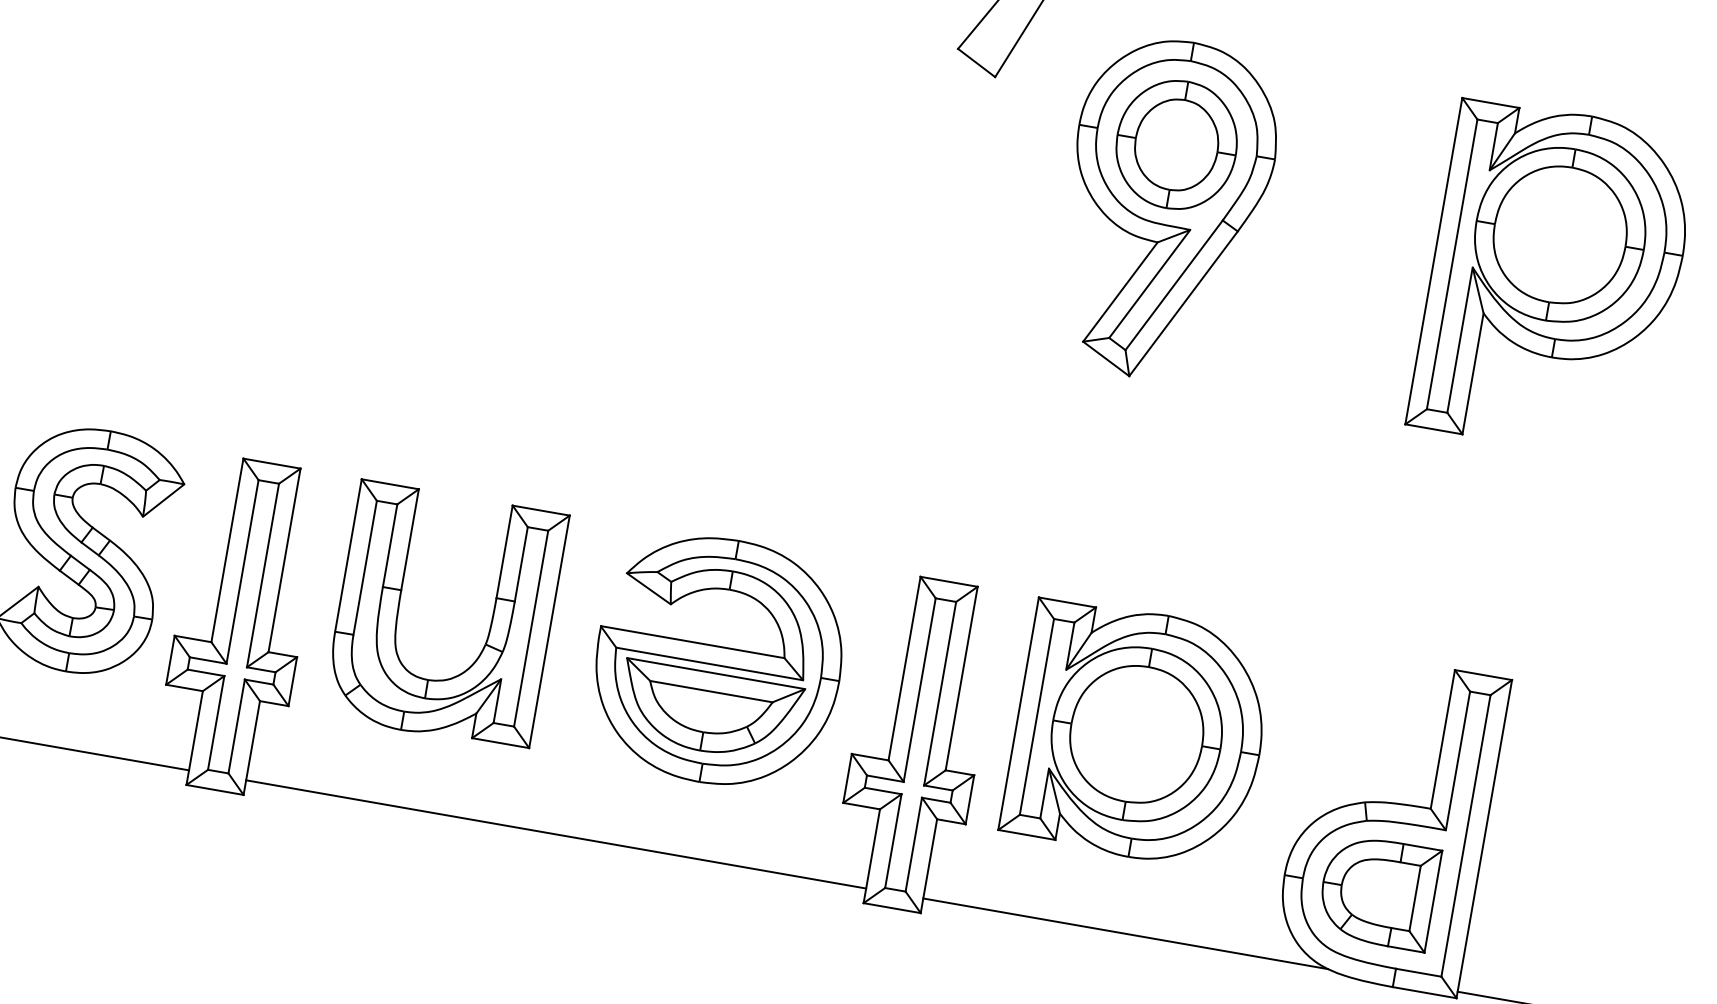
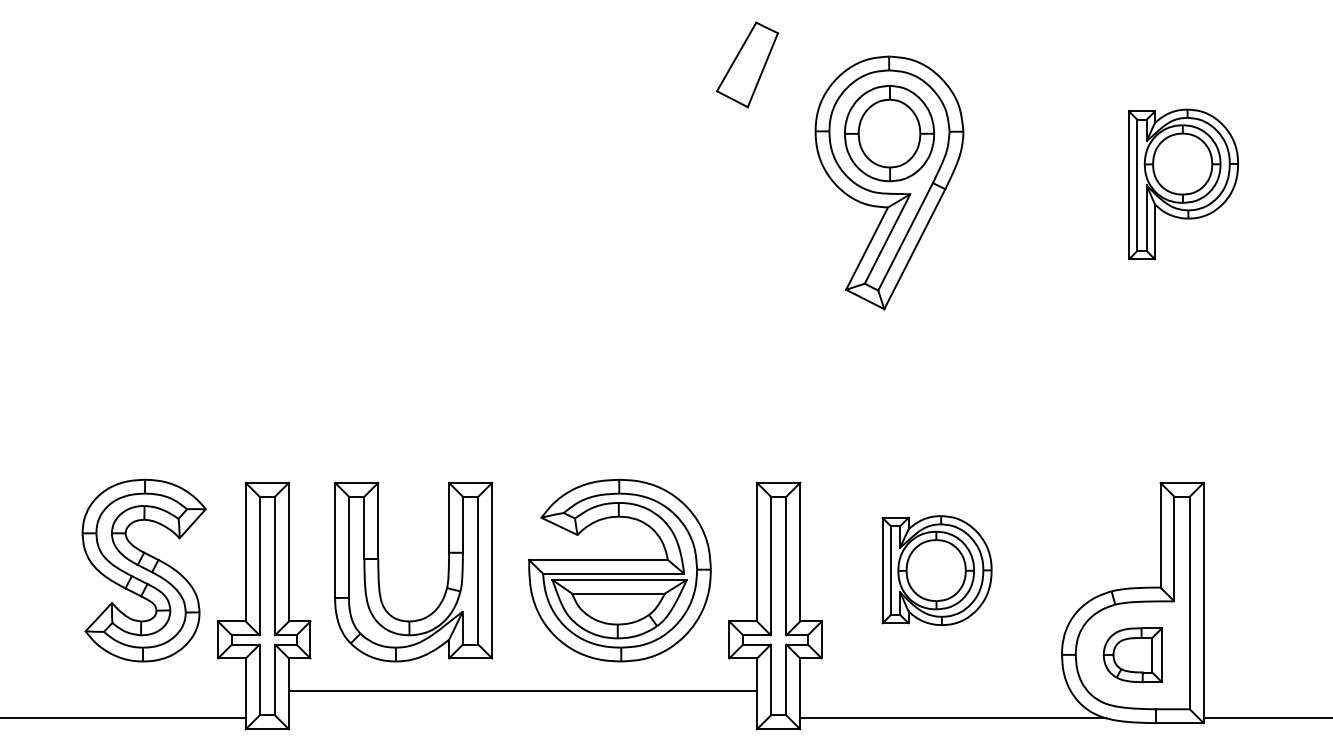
part: (1554, 280) -> (1183, 184), size x0.6
part: (1137, 734) -> (936, 570), size x0.6
line: (555, 834) -> (522, 691), moved
part: (1378, 890) -> (1132, 654), size x0.7

